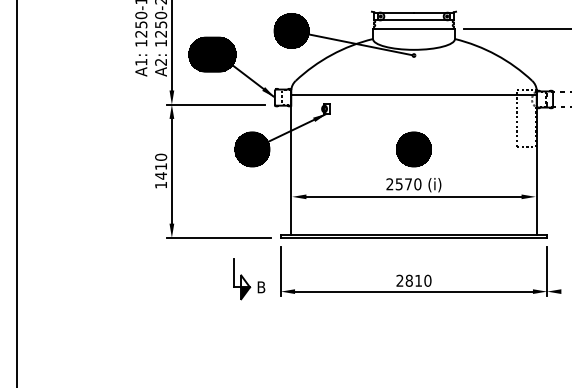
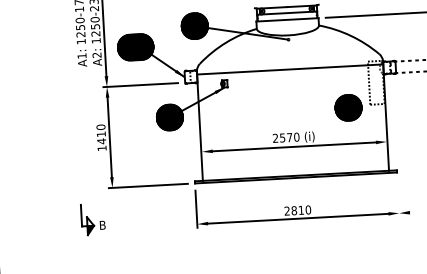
part: (413, 149) -> (348, 107), moved
line: (547, 271) -> (398, 197), removed
part: (249, 279) -> (93, 219), moved

